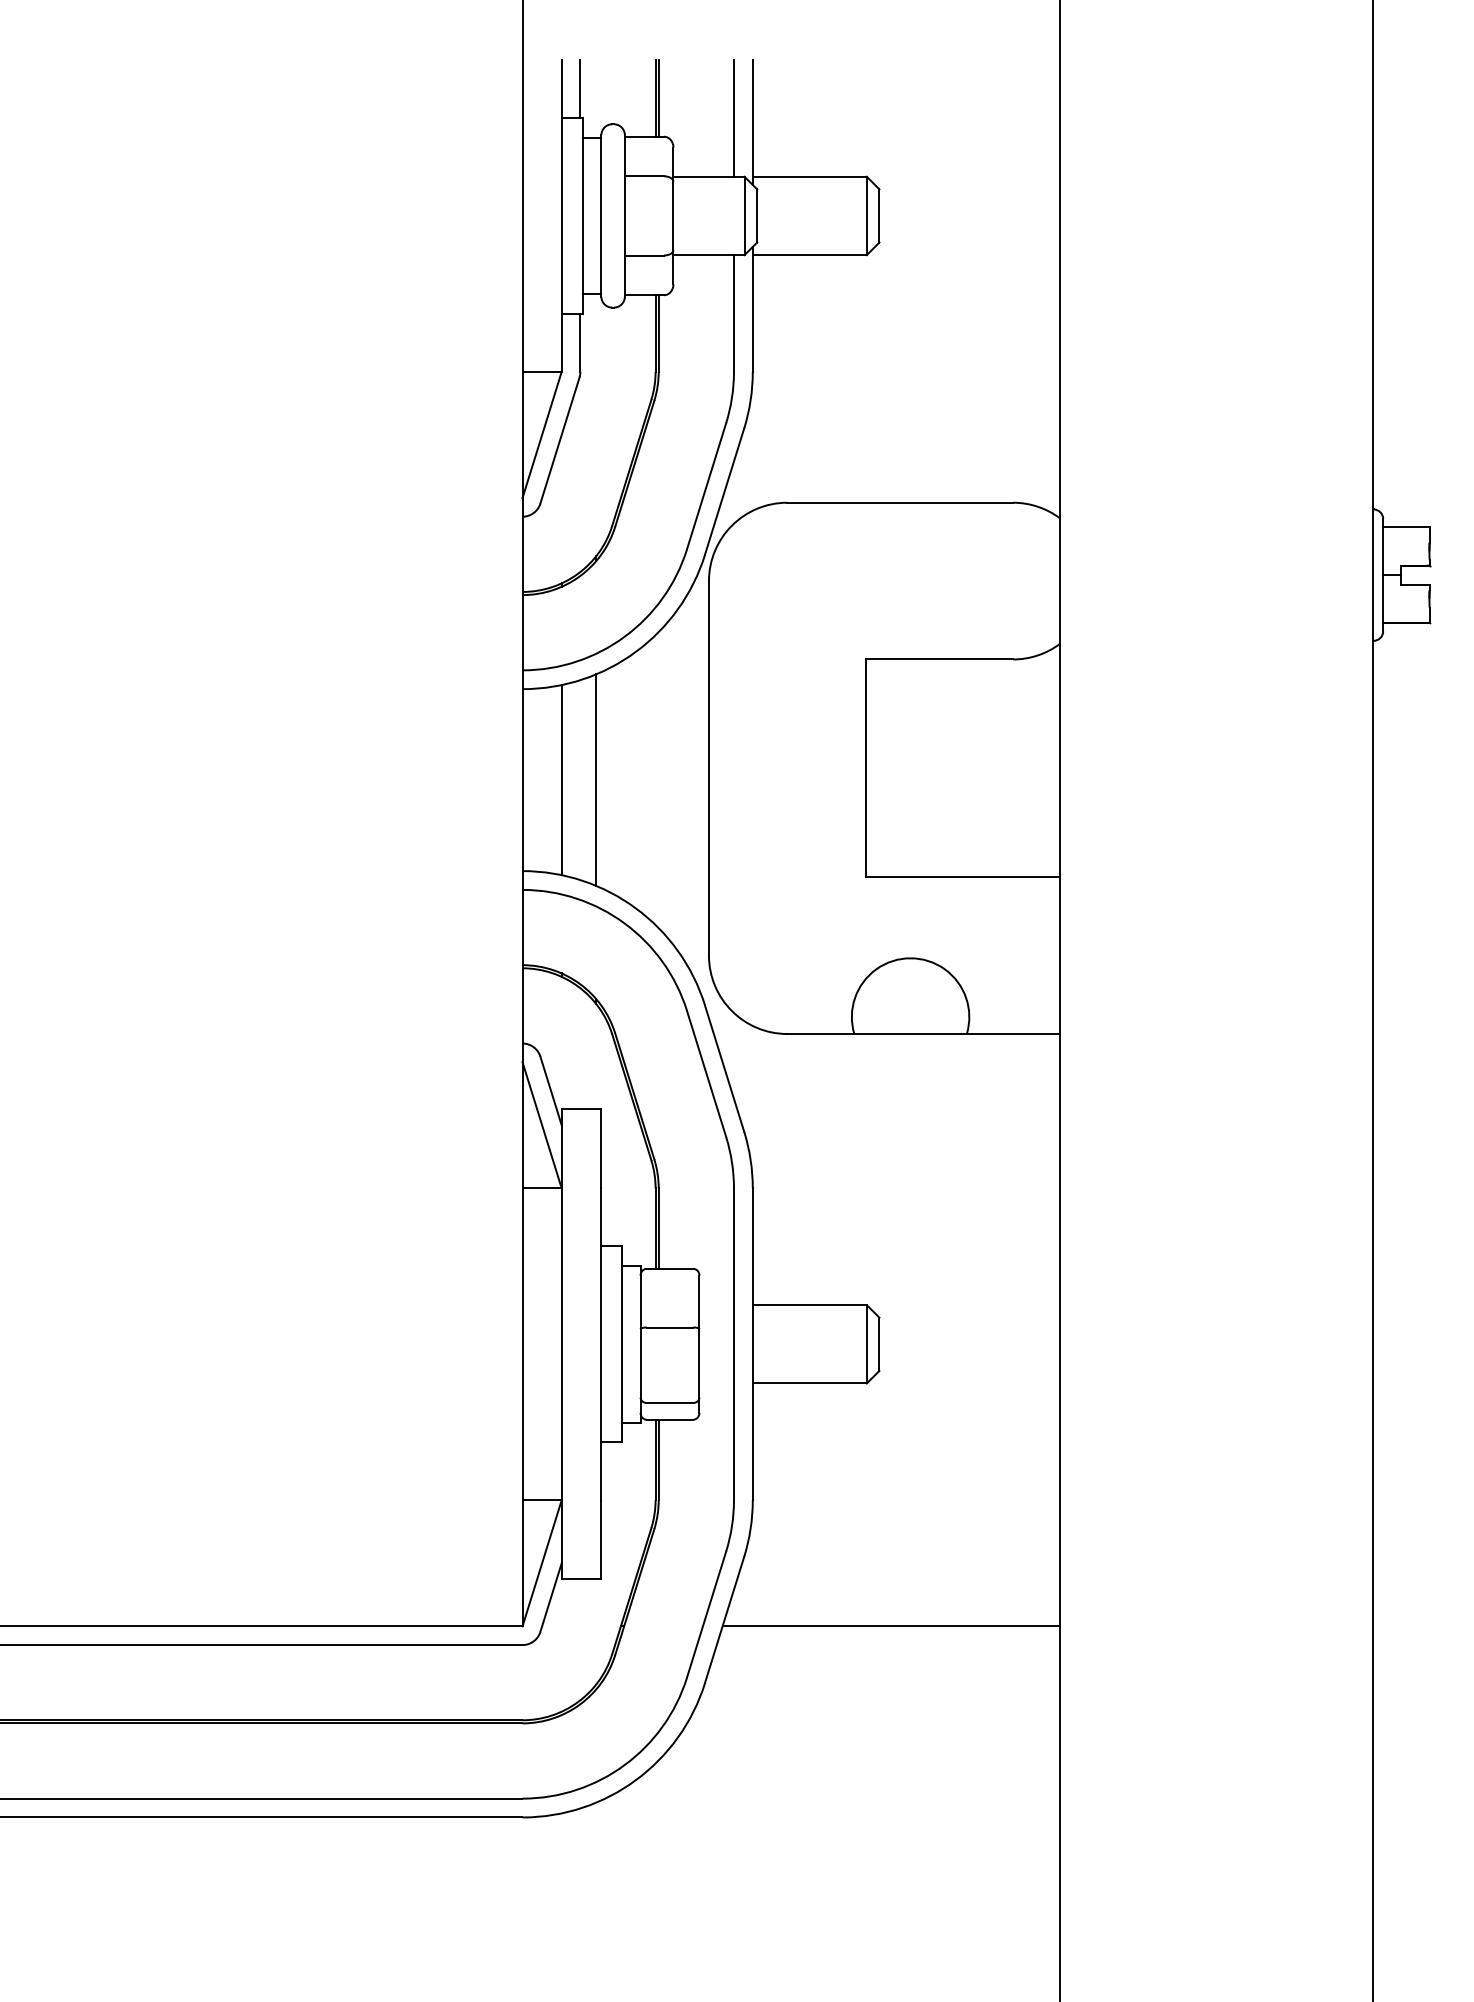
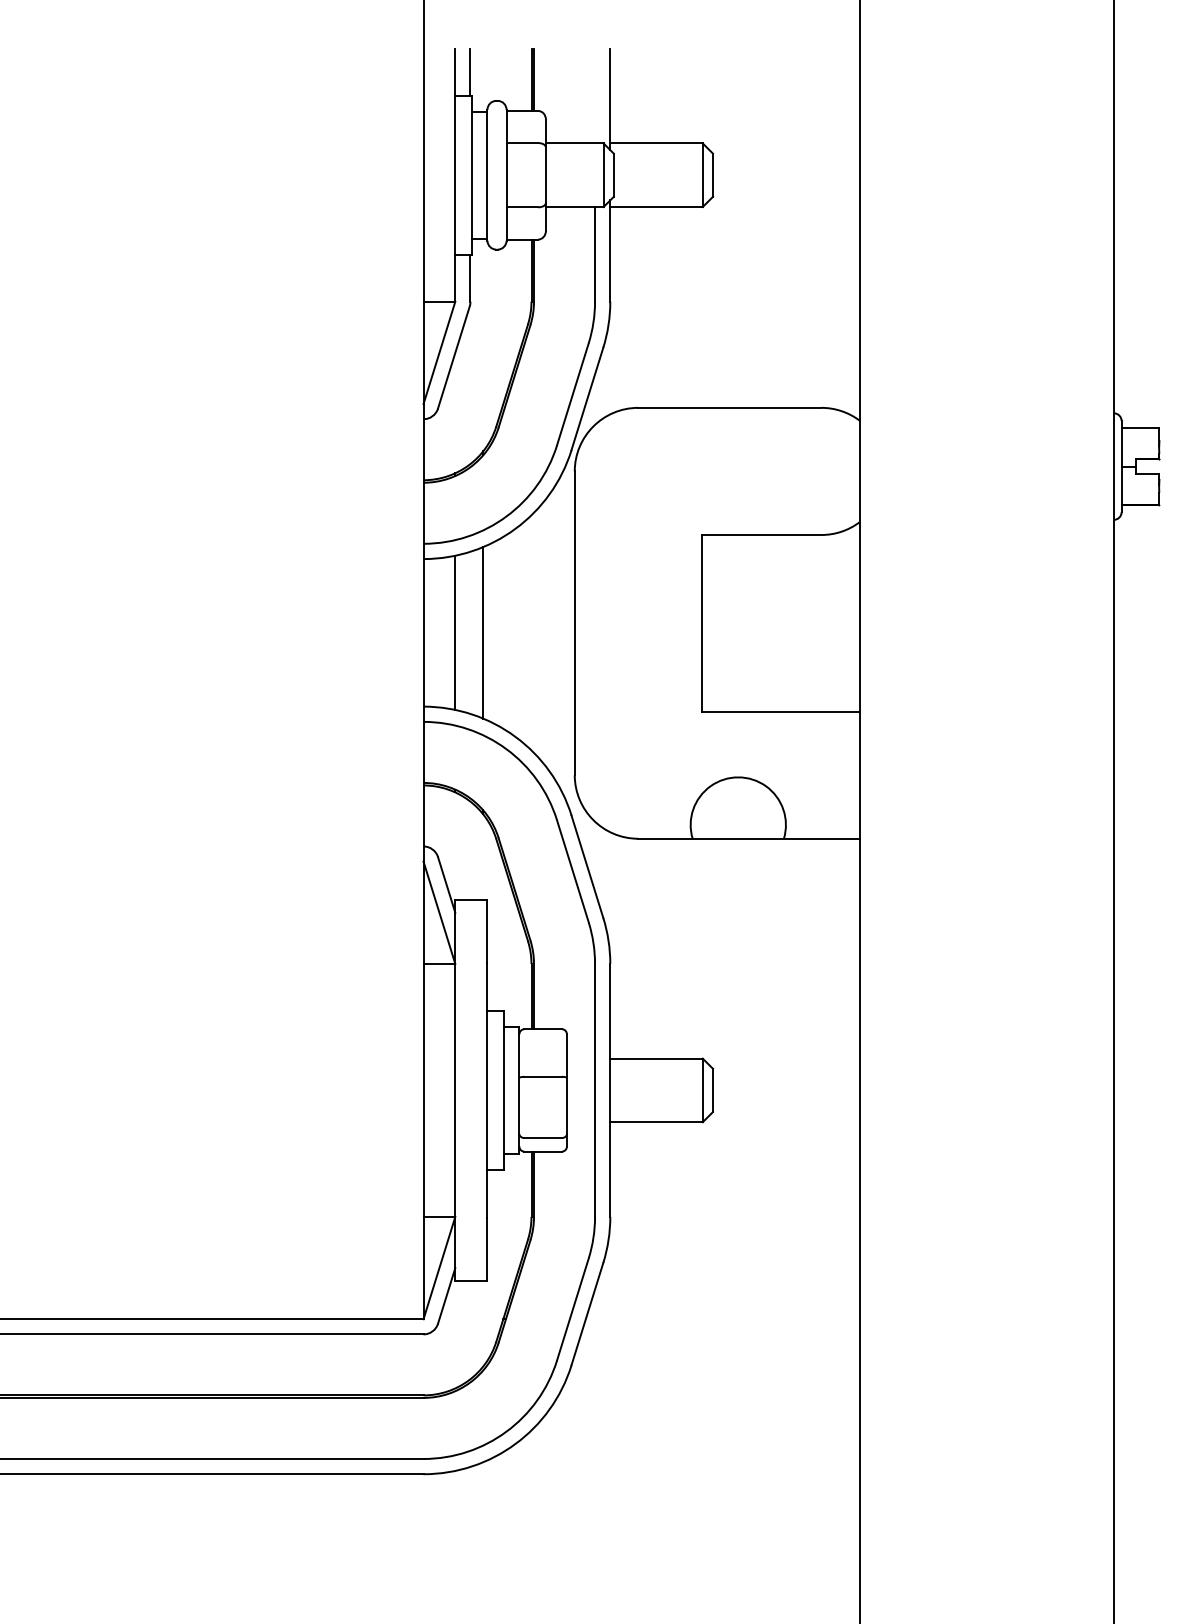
line: (733, 118) -> (594, 96), removed
line: (891, 1626) -> (722, 1319), removed

